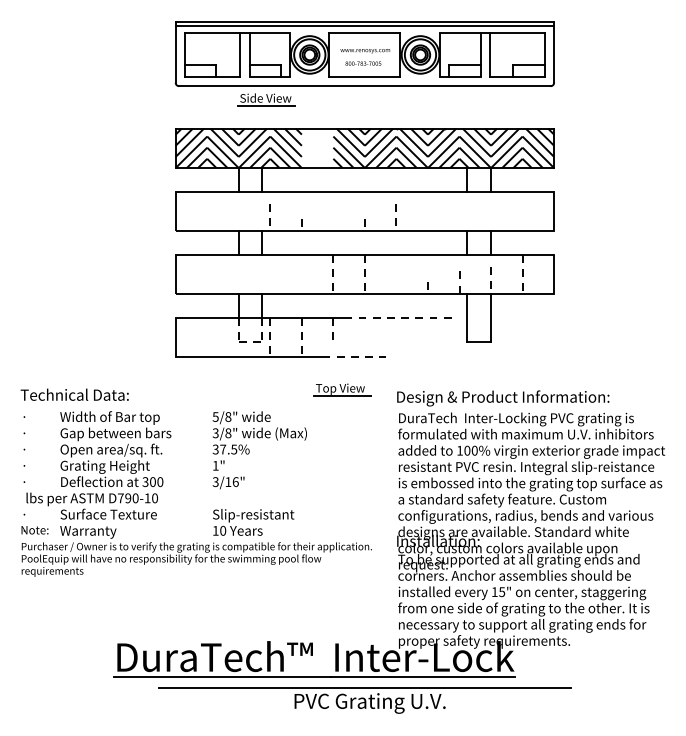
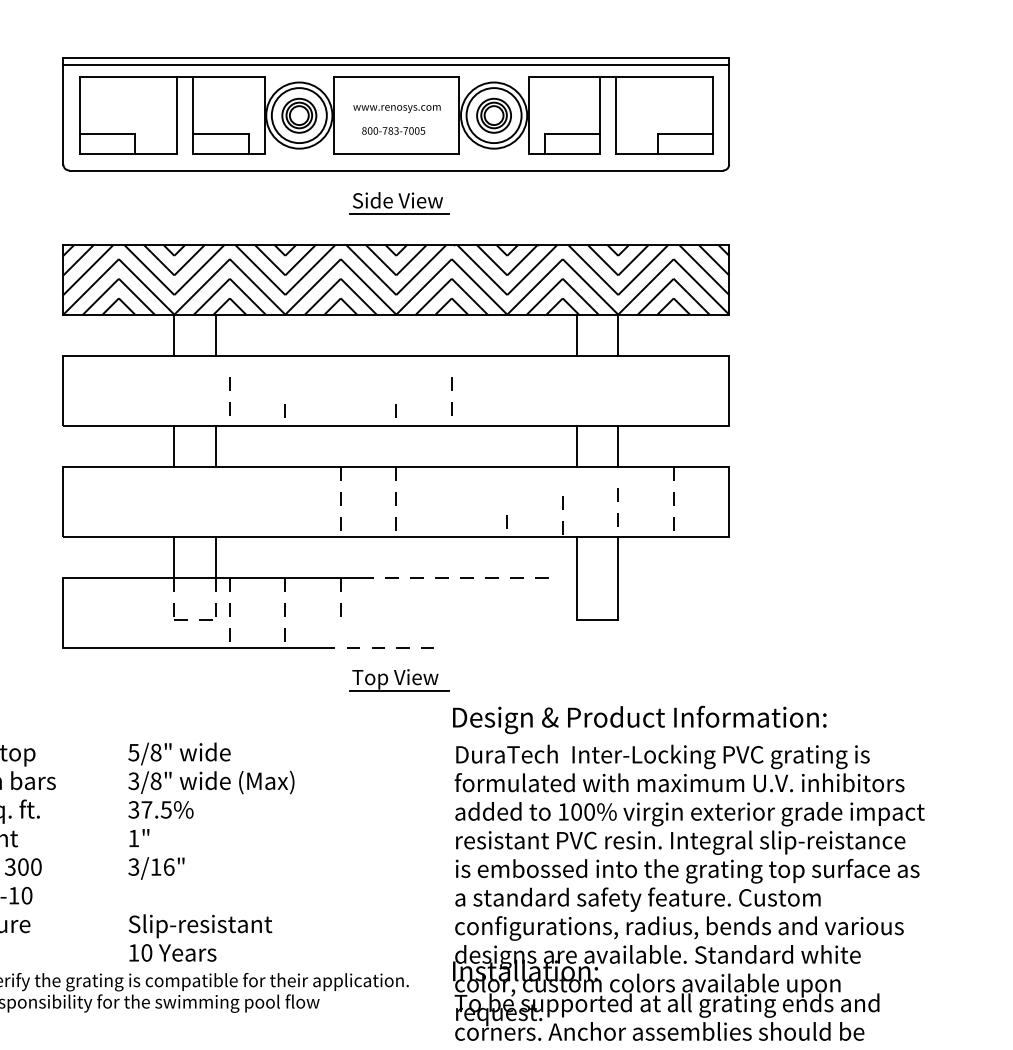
part: (266, 99) -> (399, 202), moved
hatch: (317, 148) -> (312, 280), added
part: (342, 389) -> (399, 679), moved

